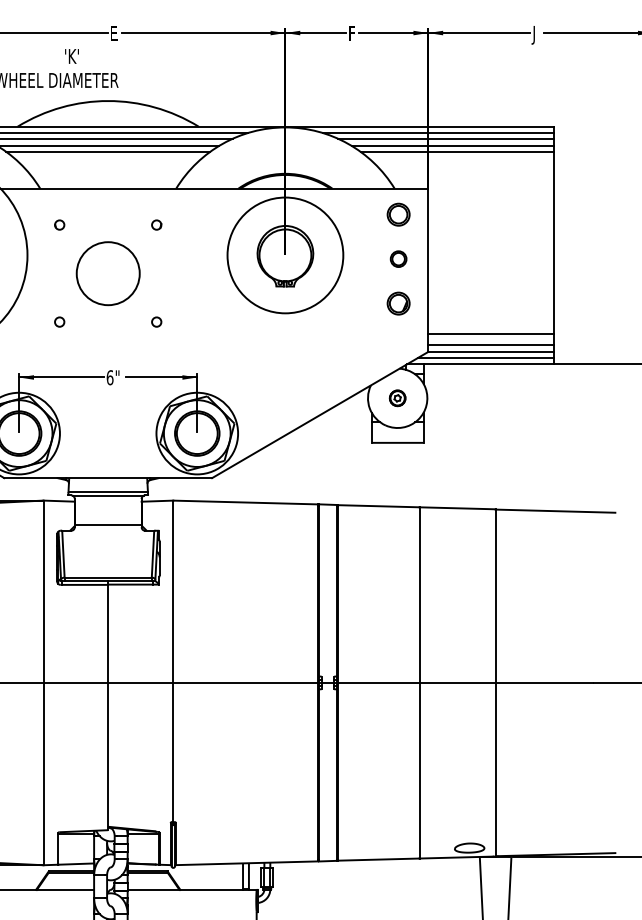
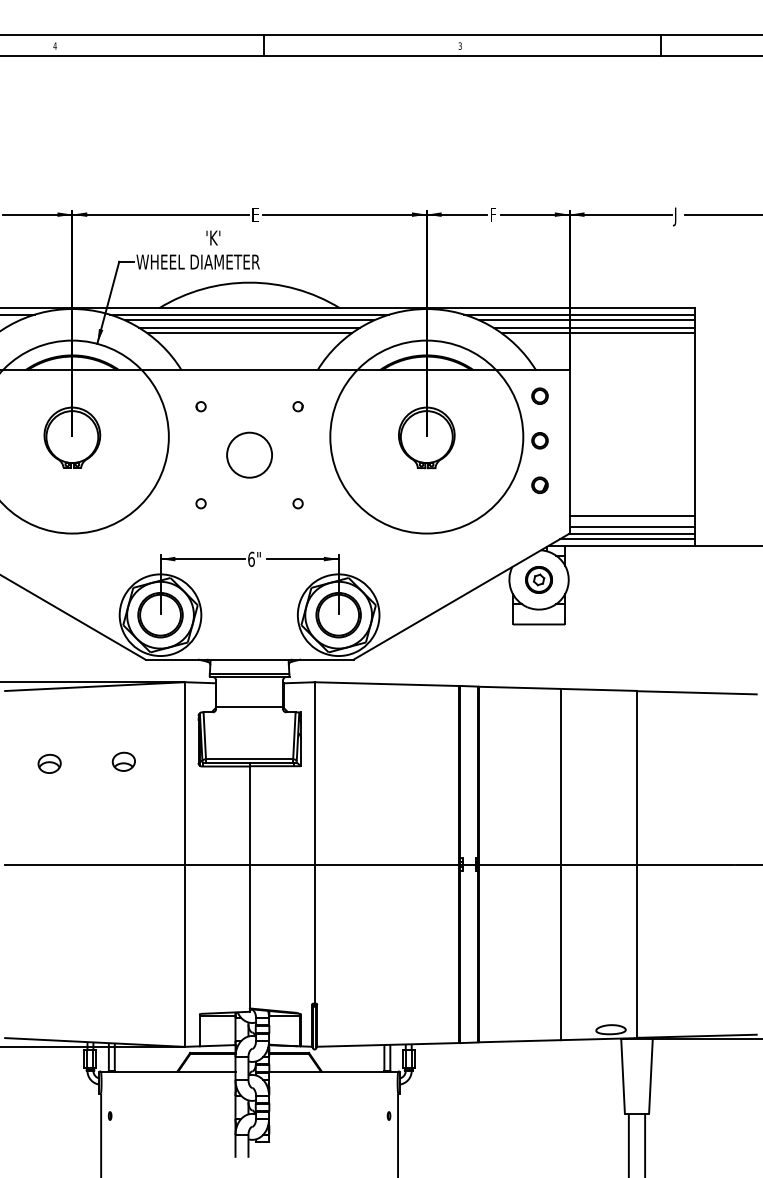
part: (398, 213) -> (539, 395), size x0.71
circle: (285, 254) -> (426, 436), size x1.67
circle: (108, 272) -> (249, 454), size x0.71
part: (398, 303) -> (539, 485), size x0.71
part: (397, 397) -> (538, 579), size x1.67

